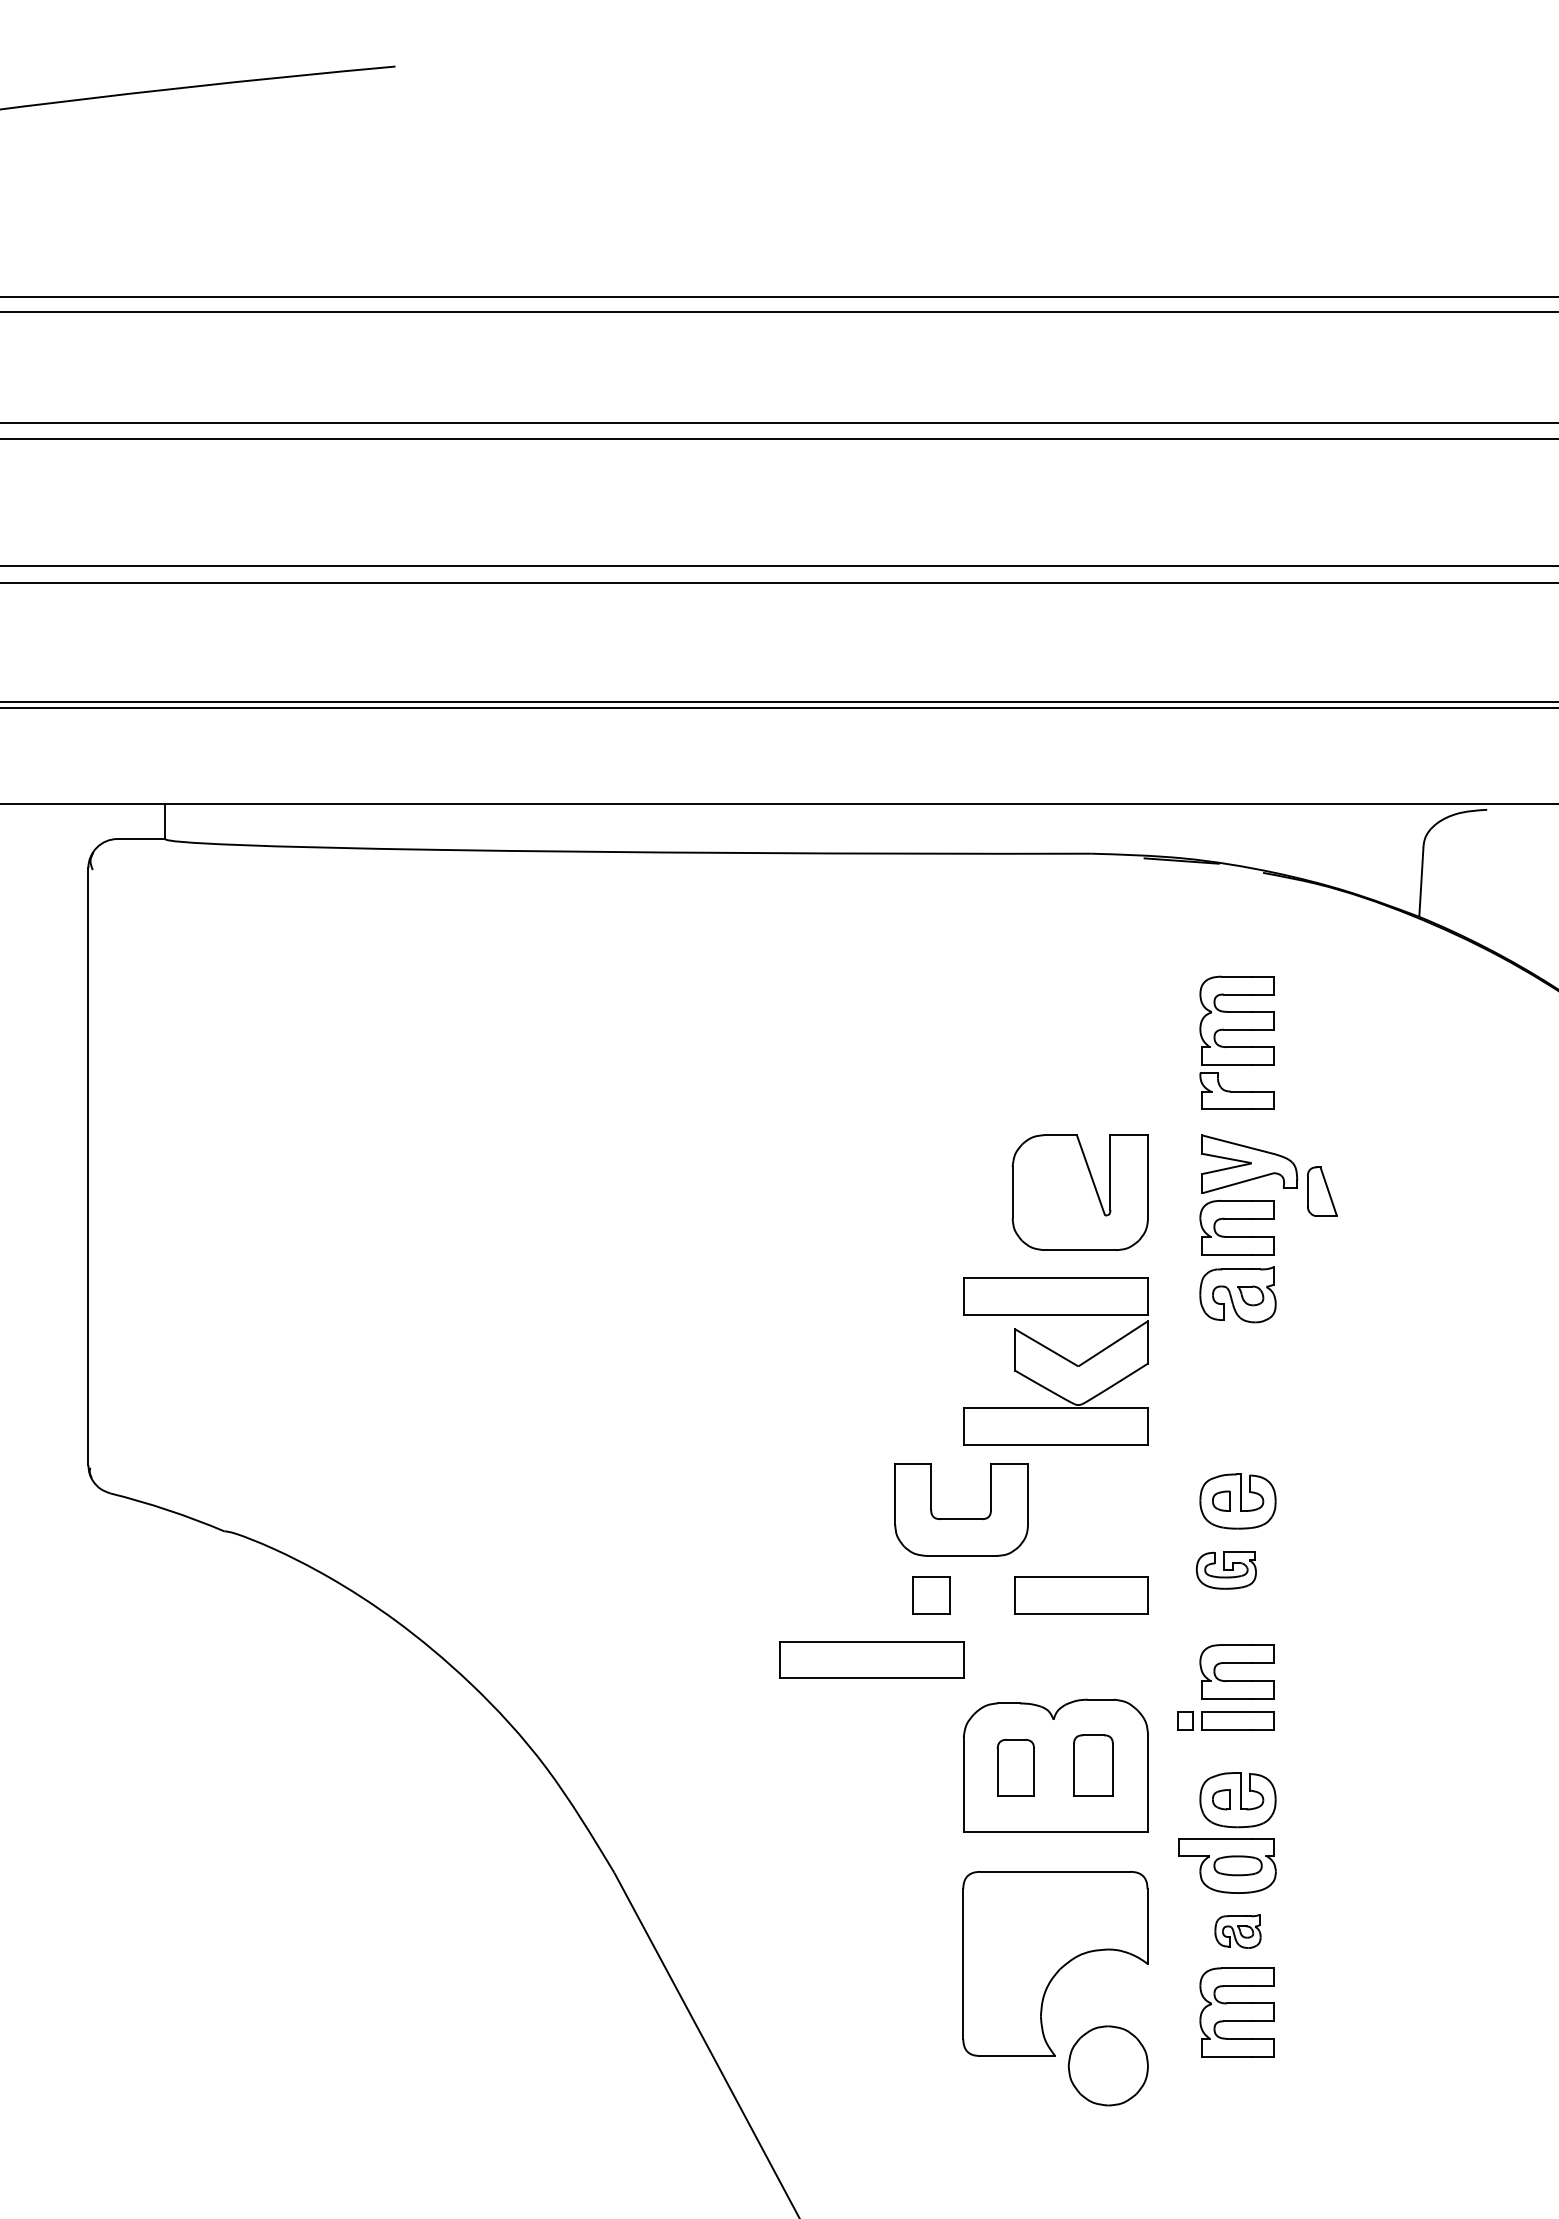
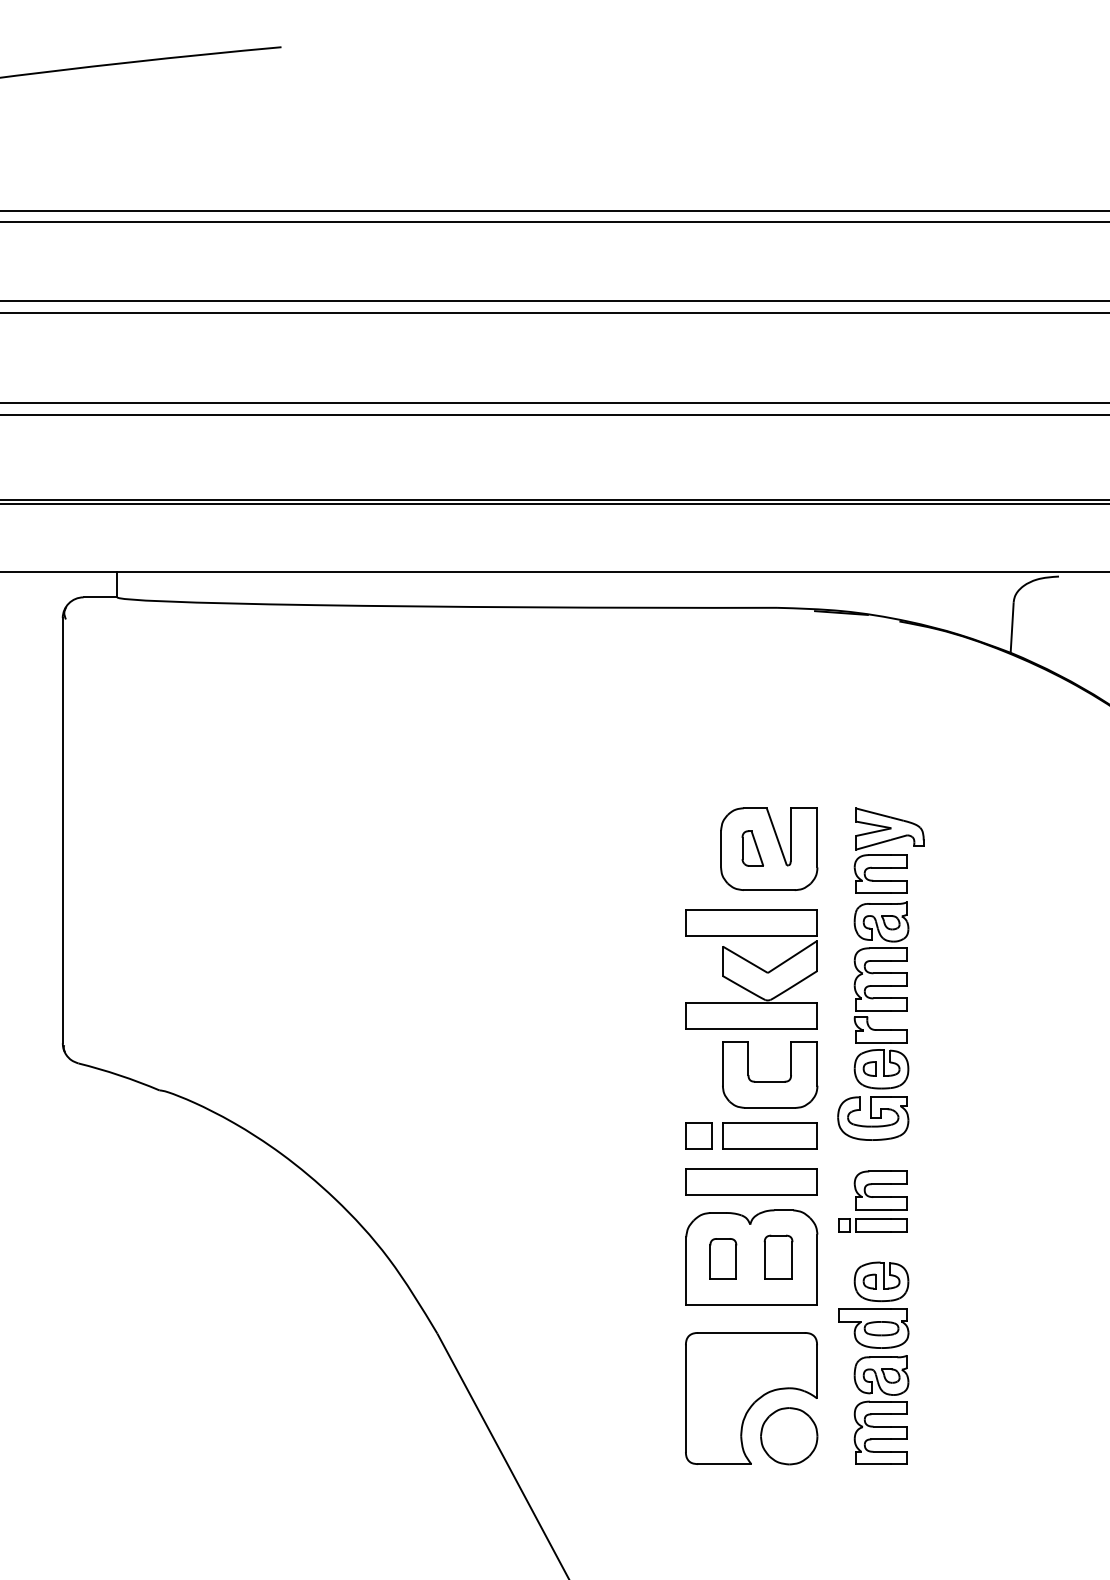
part: (1236, 1042) -> (880, 995), moved
part: (1322, 1191) -> (752, 848), moved
part: (961, 1518) -> (770, 1081), moved
part: (1226, 1570) -> (873, 1118), size x1.67
part: (931, 1595) -> (699, 1136), moved
part: (871, 1659) -> (751, 1181), moved
part: (1237, 1931) -> (881, 1375), size x1.67
part: (1107, 2065) -> (788, 1435), moved

